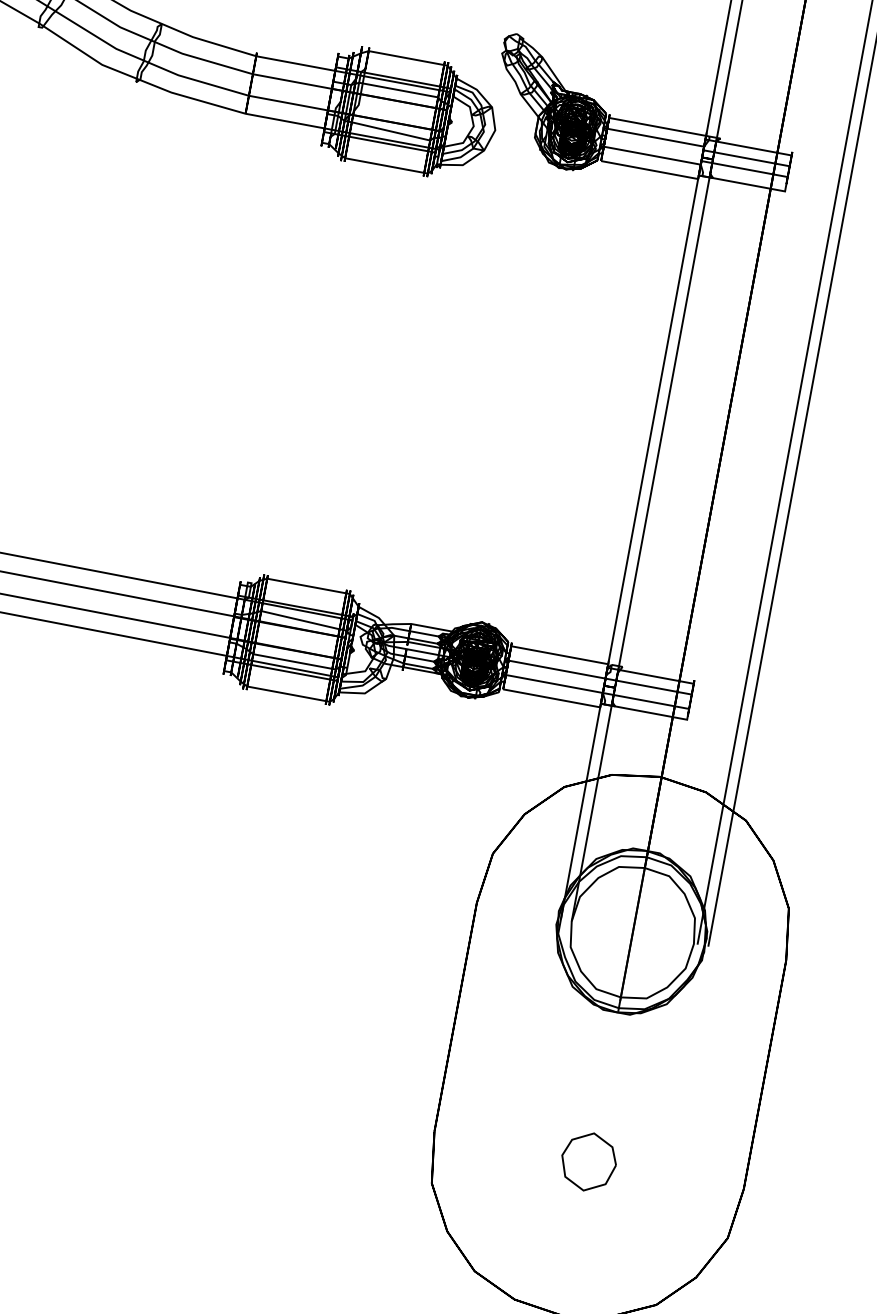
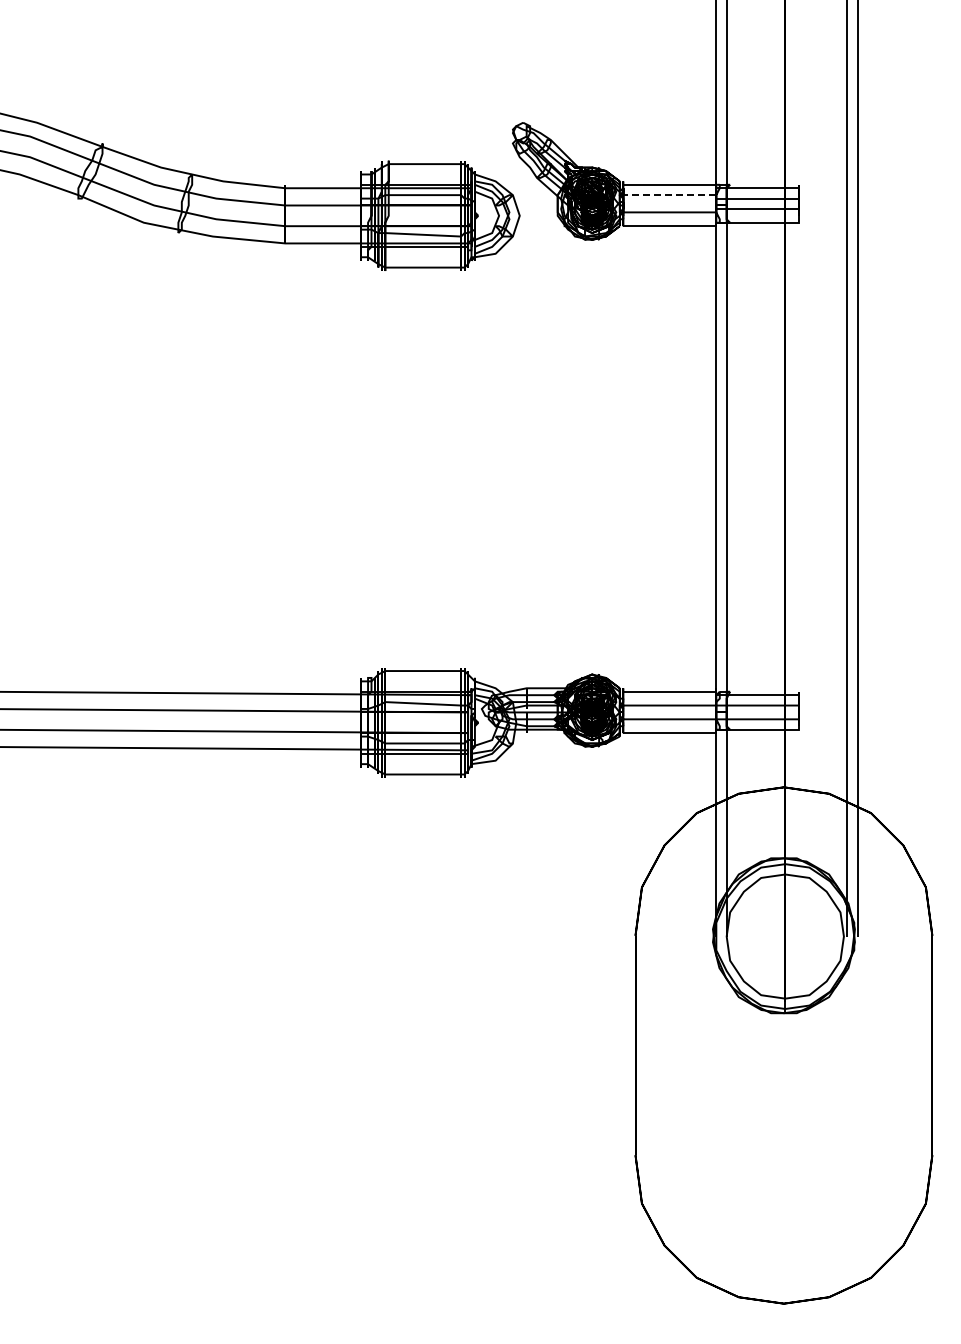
line: (653, 137) -> (667, 195), solid -> dashed
part: (588, 1161) -> (783, 1156), removed

